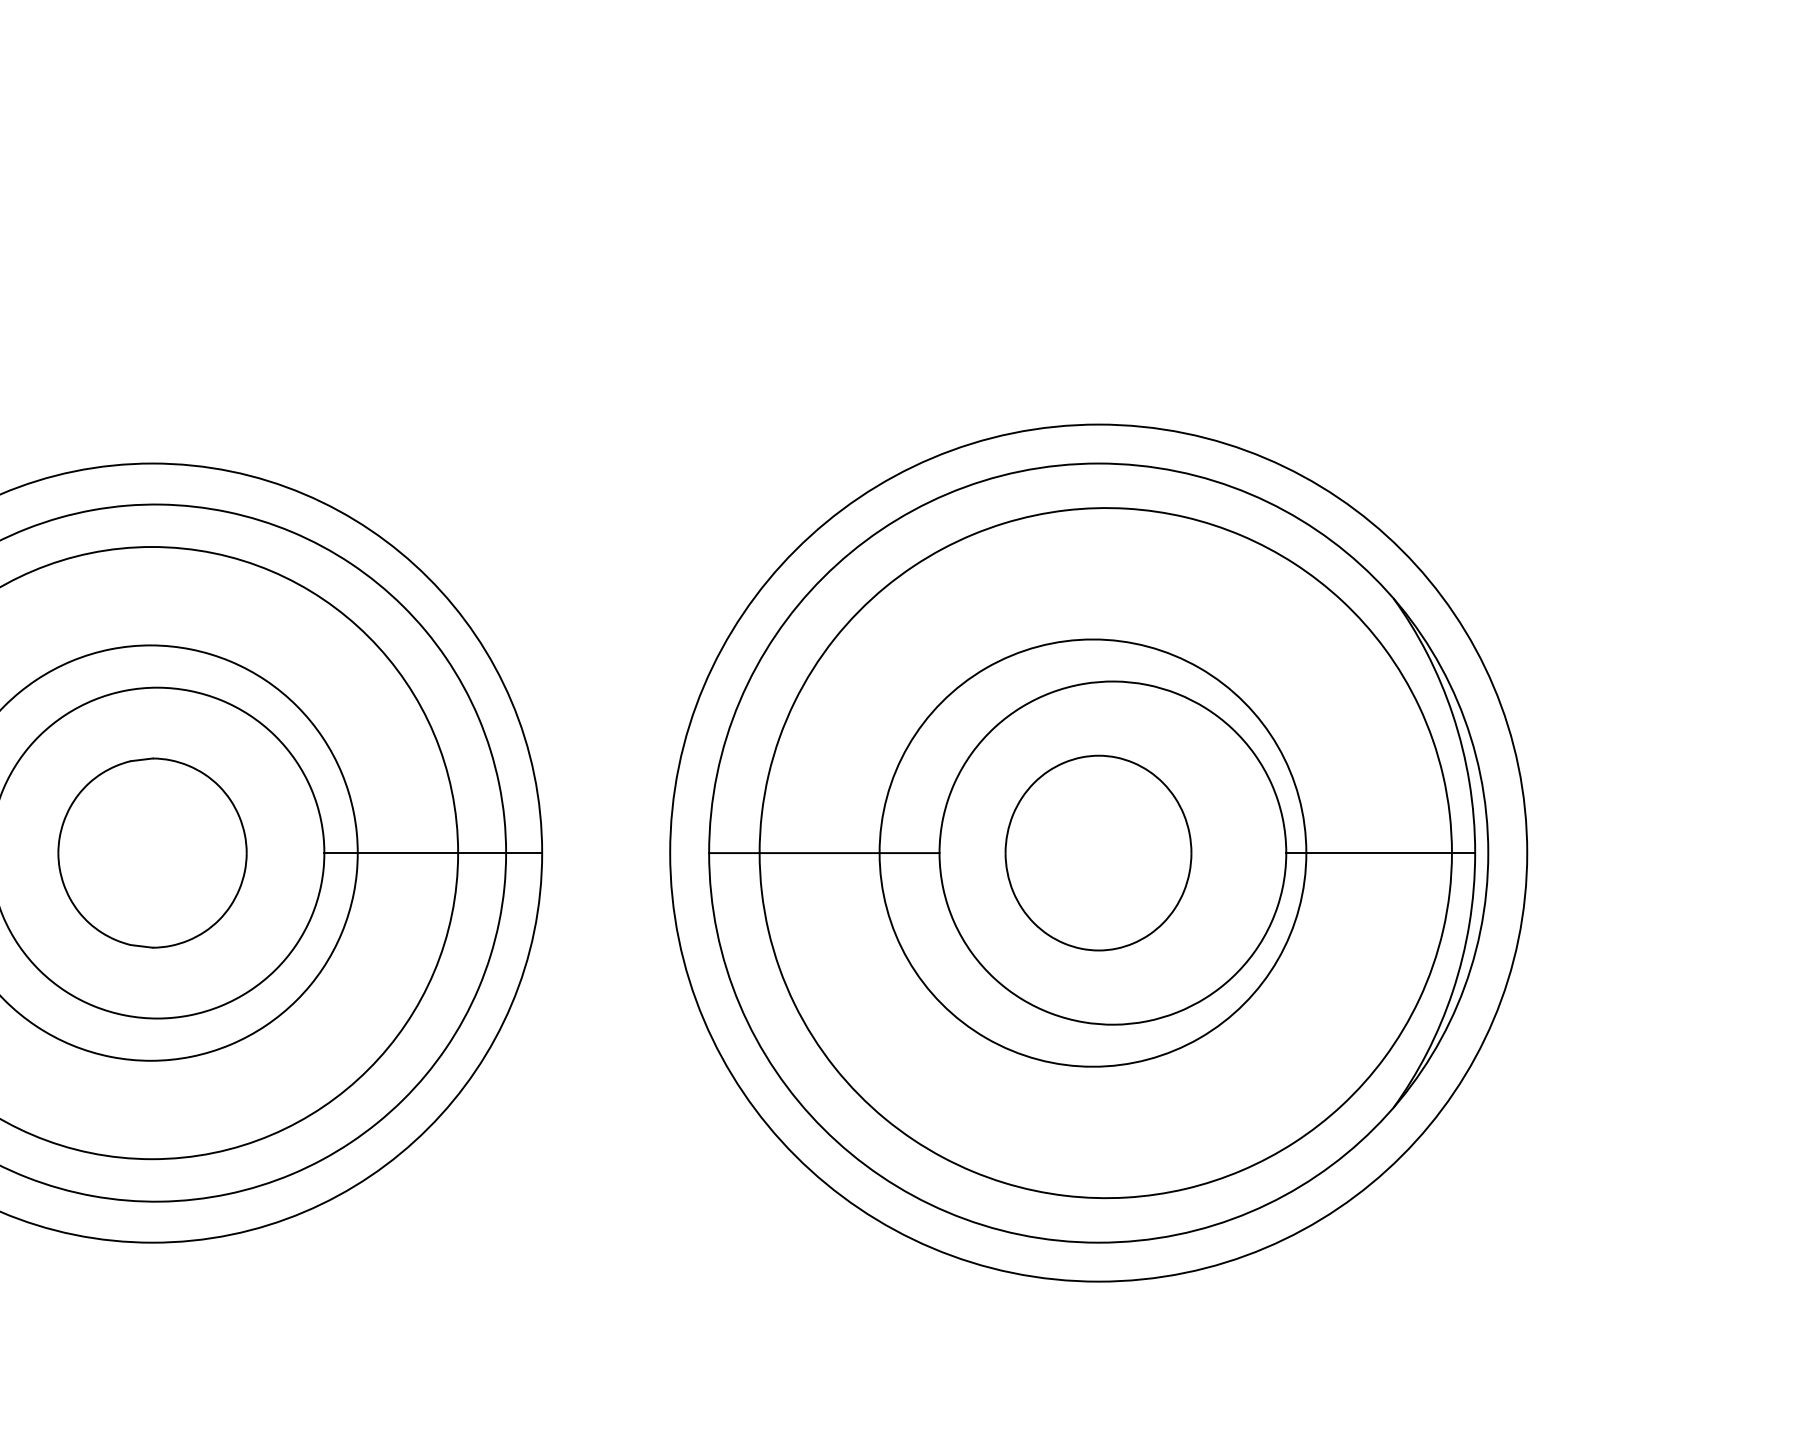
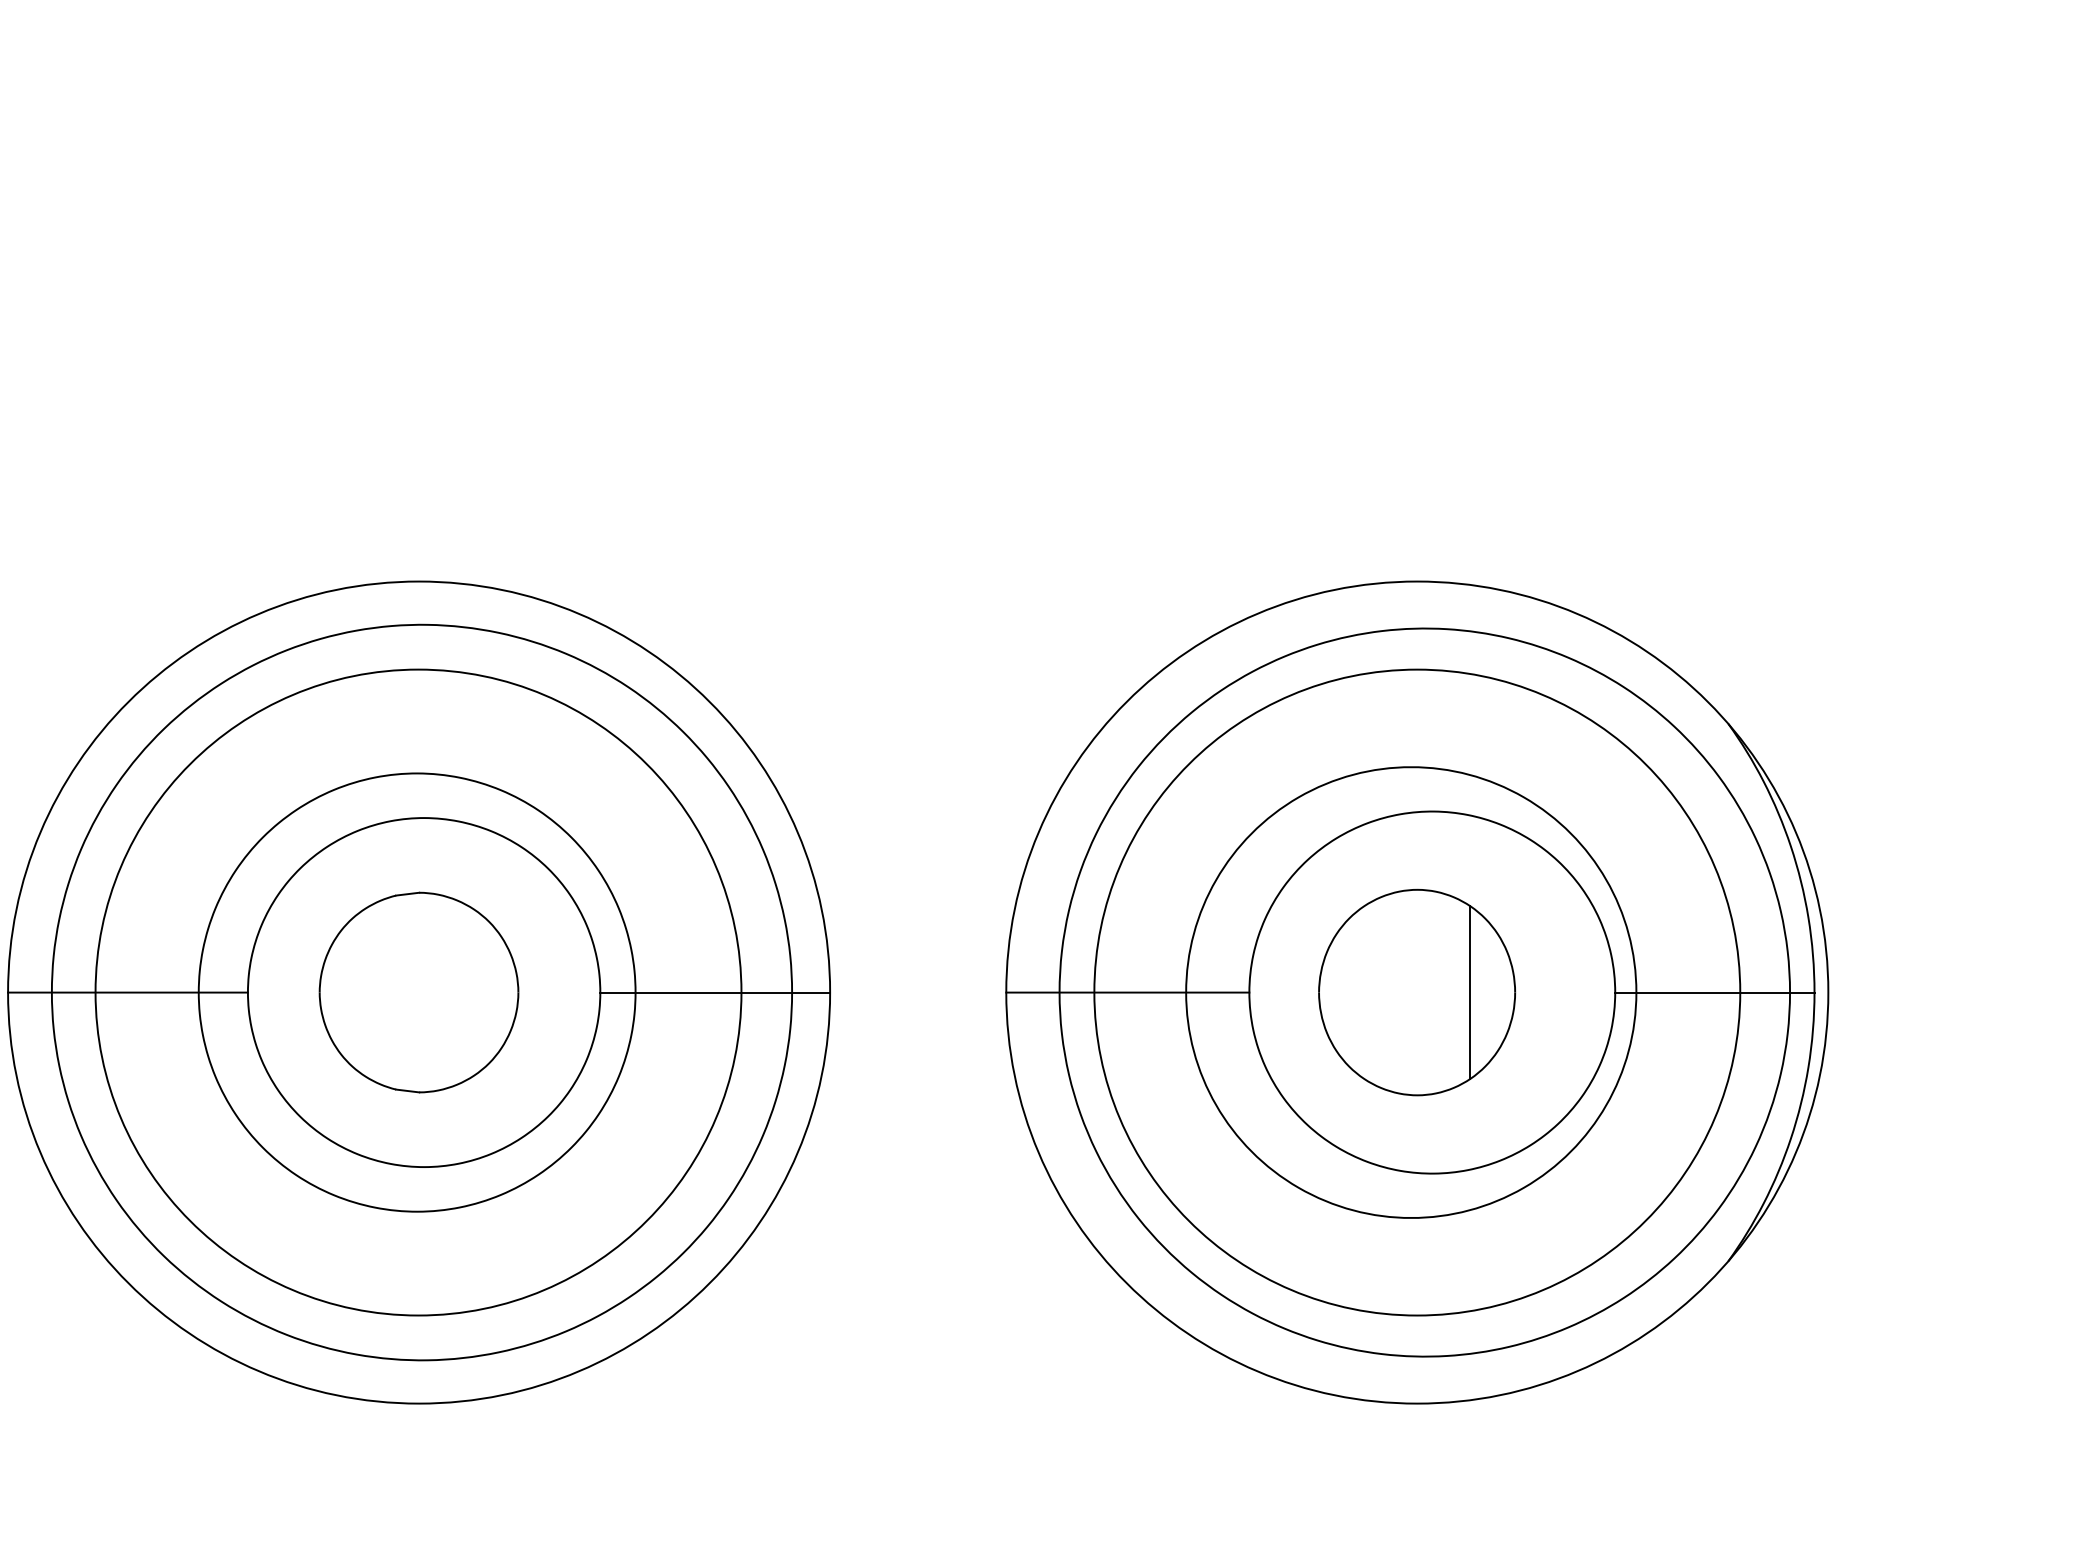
circle: (1098, 853) -> (1417, 992), size x0.71
line: (1148, 853) -> (1469, 992), added

